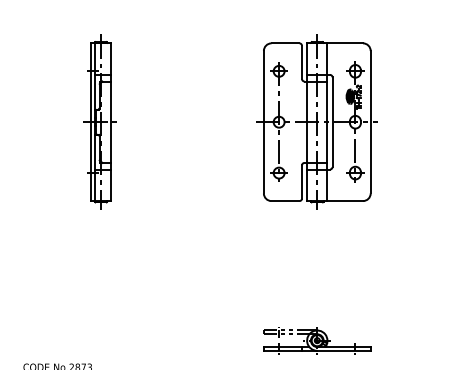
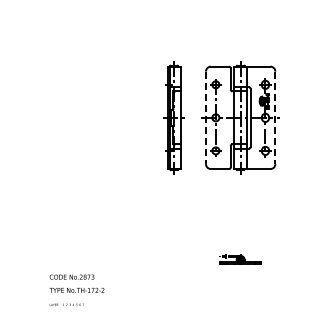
part: (99, 121) -> (173, 117), moved
line: (263, 123) -> (205, 118), solid -> dashed
line: (370, 123) -> (275, 118), solid -> dashed
part: (317, 340) -> (240, 259), size x0.6

